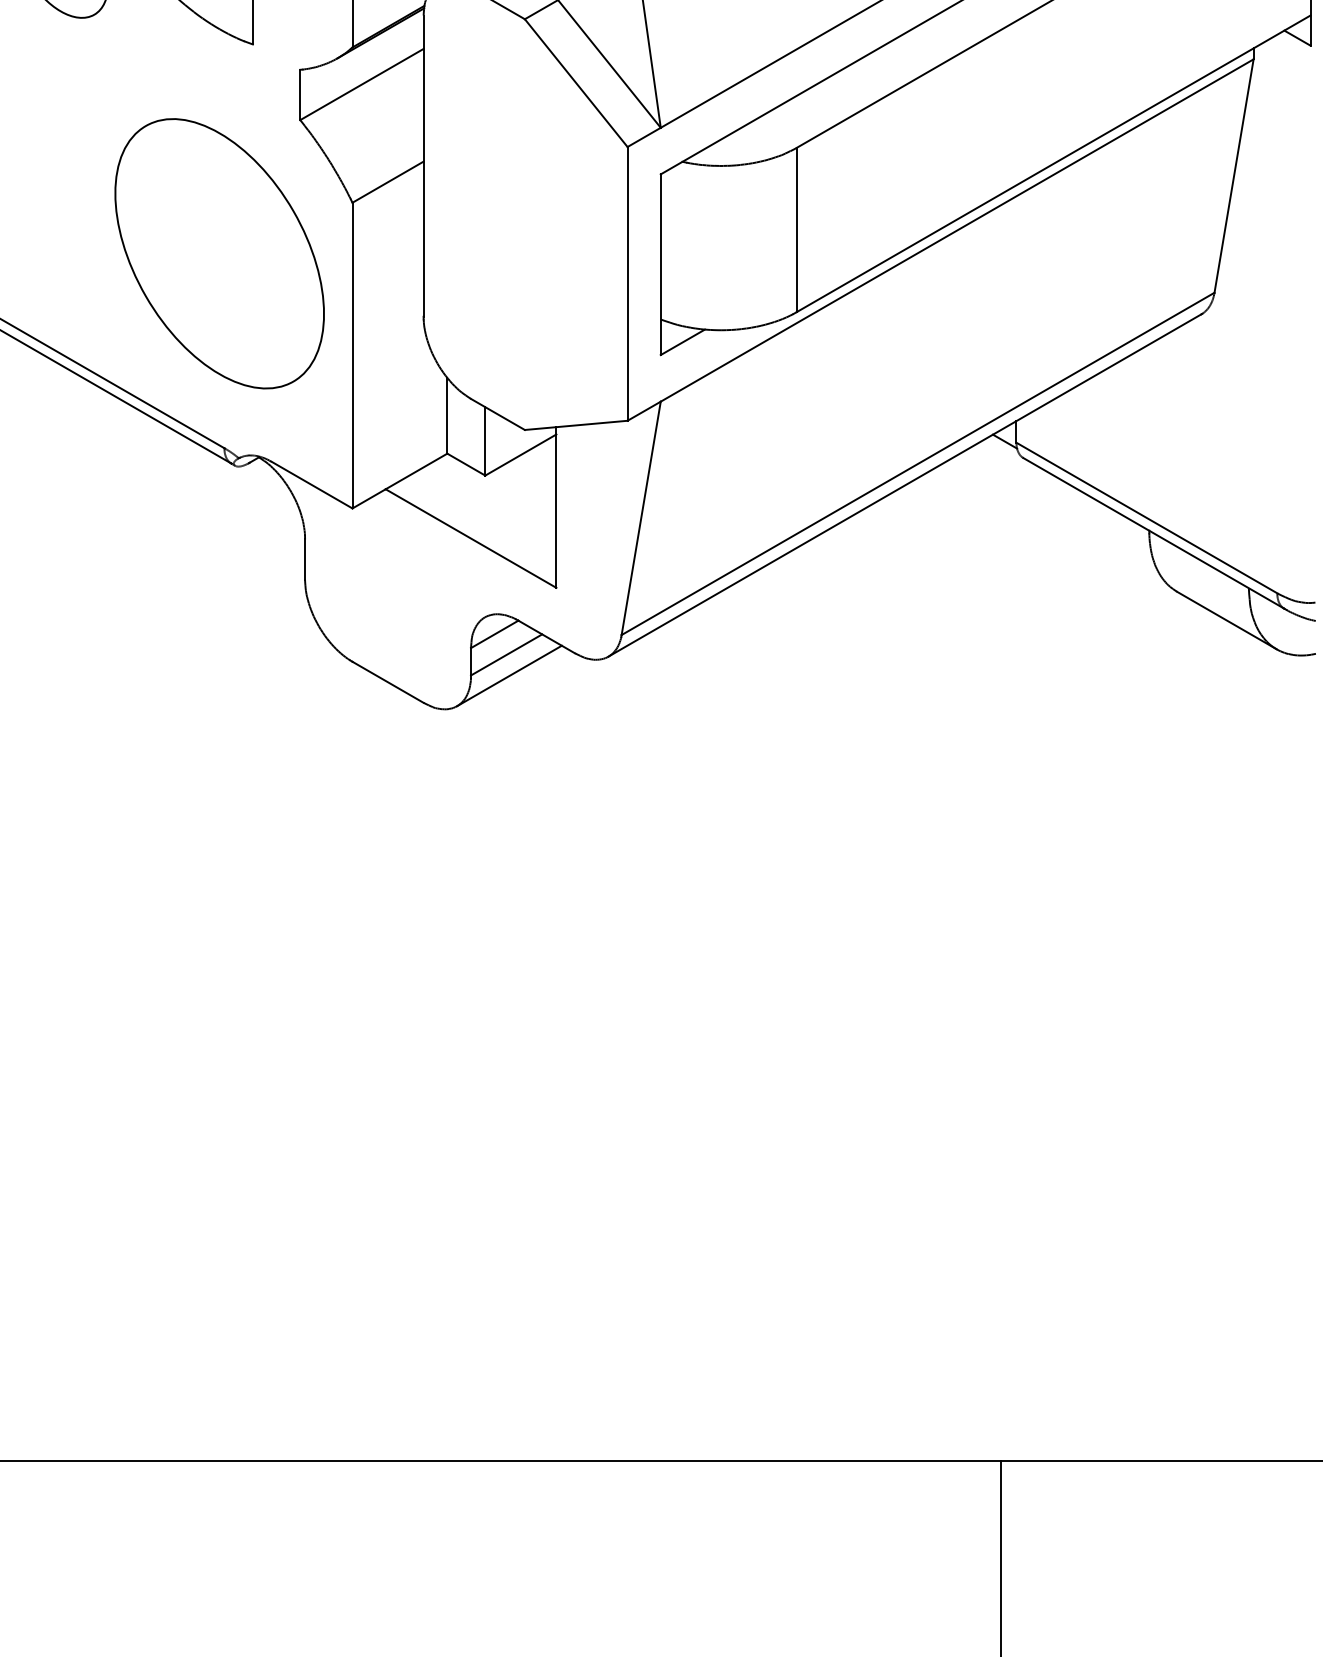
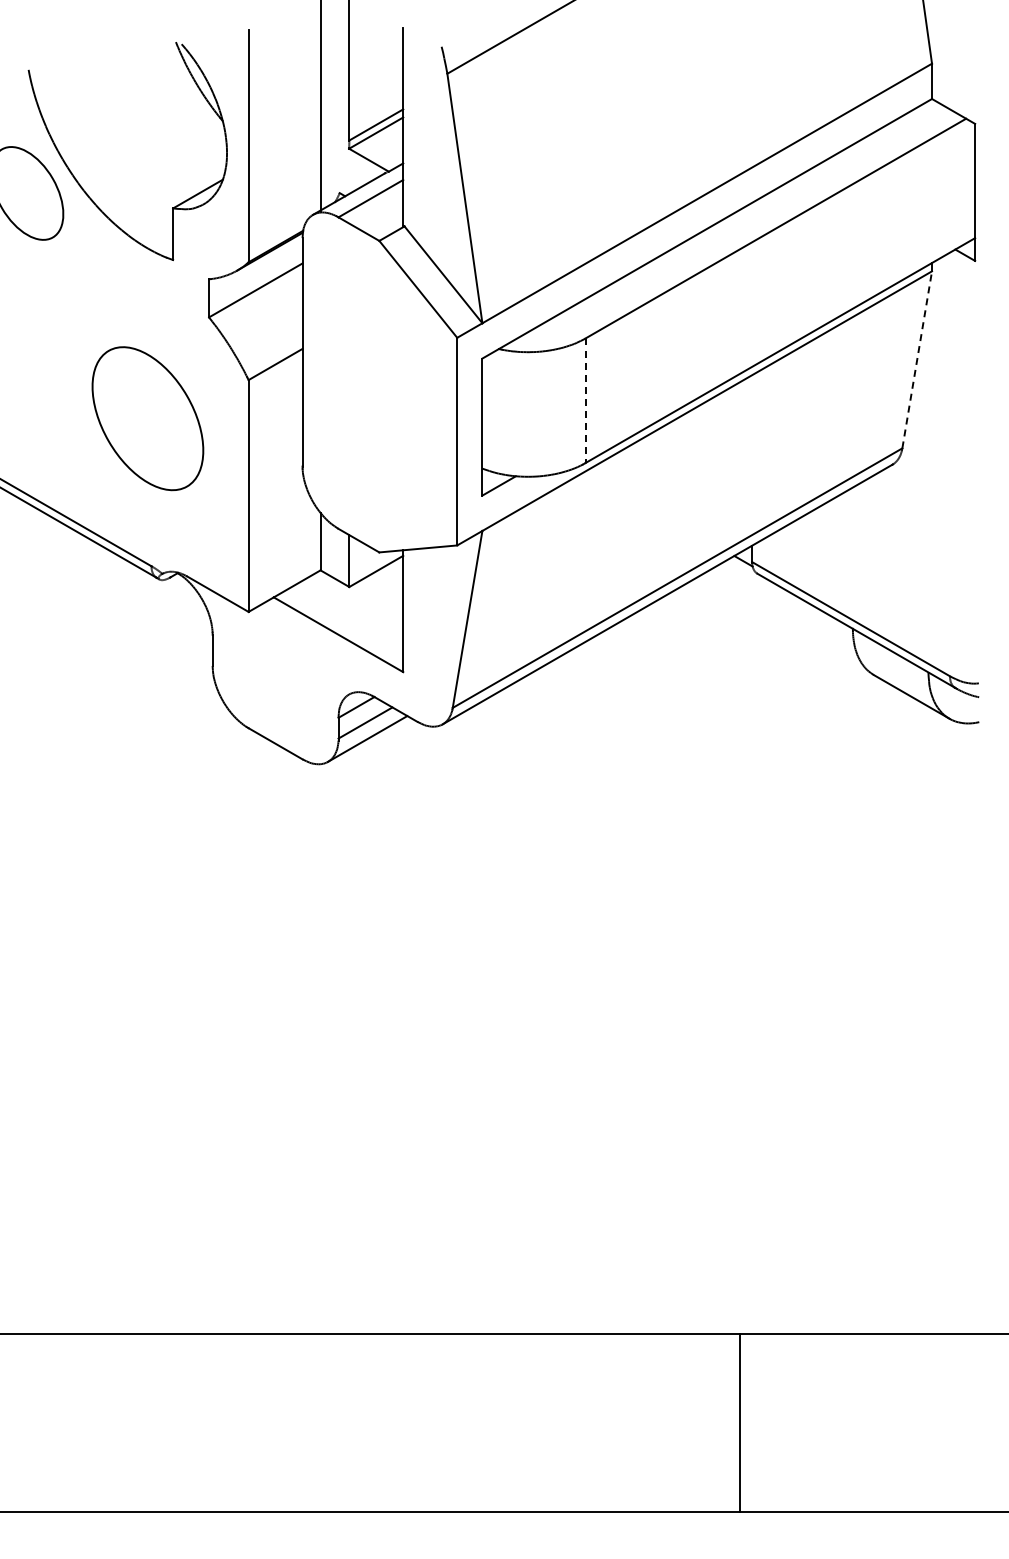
line: (1234, 175) -> (917, 359), solid -> dashed
line: (796, 230) -> (585, 401), solid -> dashed
part: (219, 253) -> (147, 418), size x0.7

